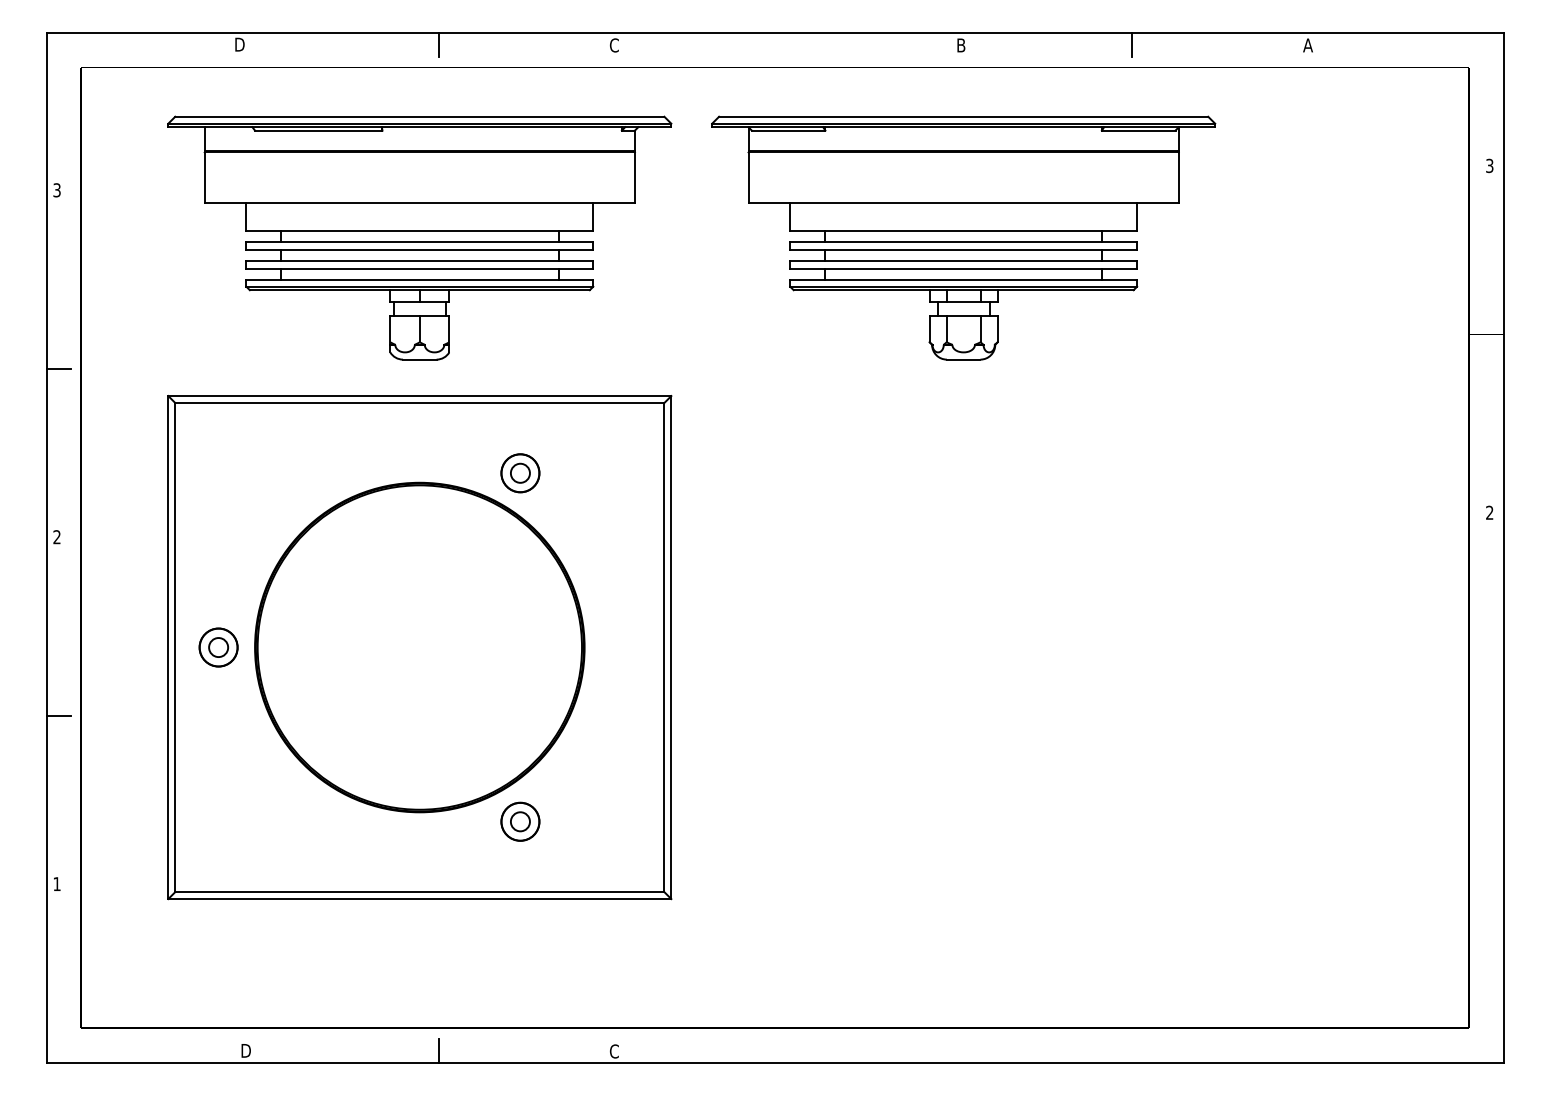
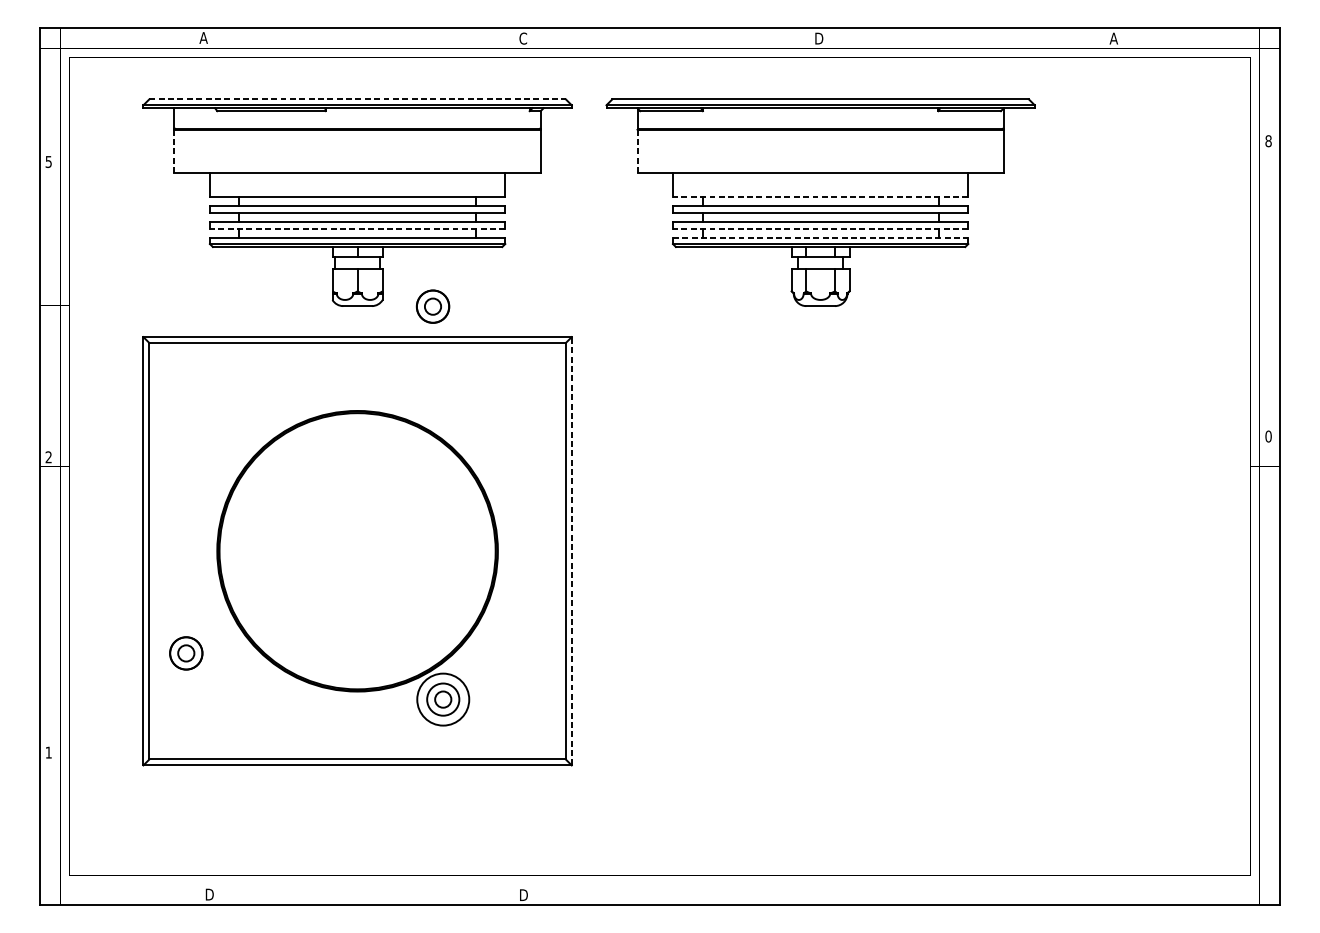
text: (239, 44) -> (204, 37), D -> A
line: (438, 44) -> (373, 37), removed
line: (1132, 44) -> (964, 37), removed
text: (962, 45) -> (819, 38), B -> D
line: (419, 116) -> (357, 99), solid -> dashed
text: (1489, 165) -> (1268, 140), 3 -> 8
line: (204, 177) -> (174, 151), solid -> dashed
line: (748, 177) -> (637, 151), solid -> dashed
text: (56, 189) -> (48, 161), 3 -> 5
line: (963, 231) -> (820, 197), solid -> dashed
line: (419, 269) -> (357, 229), solid -> dashed
line: (963, 269) -> (820, 229), solid -> dashed
line: (964, 279) -> (821, 237), solid -> dashed
line: (58, 369) -> (49, 314), removed
part: (520, 473) -> (433, 306), moved
text: (1489, 512) -> (1268, 436), 2 -> 0
part: (218, 647) -> (186, 653), moved
line: (671, 647) -> (571, 551), solid -> dashed
line: (58, 716) -> (49, 609), removed
circle: (520, 821) -> (443, 699), size x1.6
line: (438, 1050) -> (373, 894), removed
text: (614, 1051) -> (523, 895), C -> D

